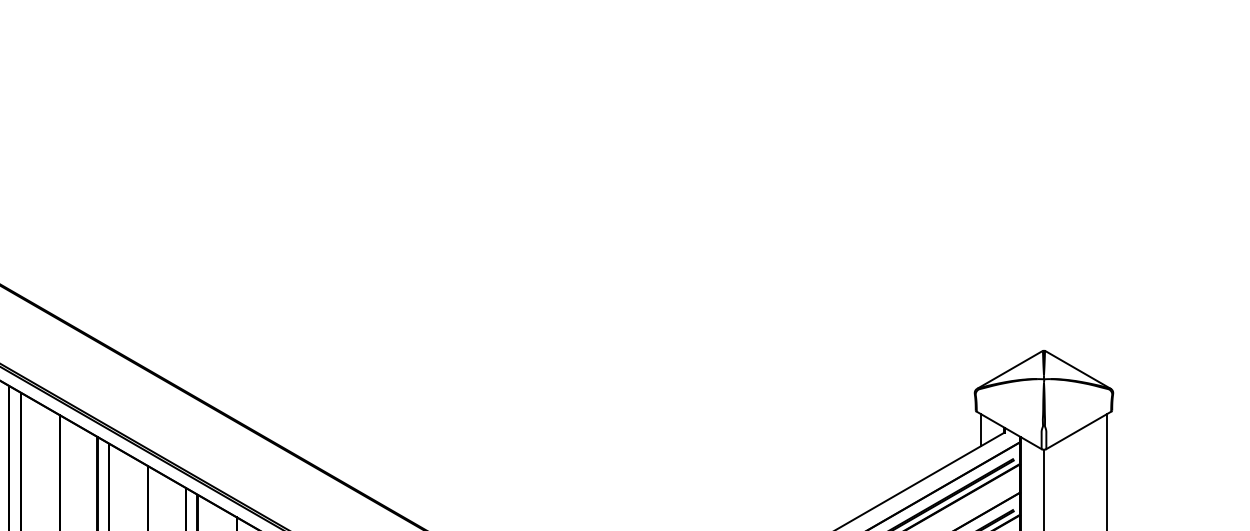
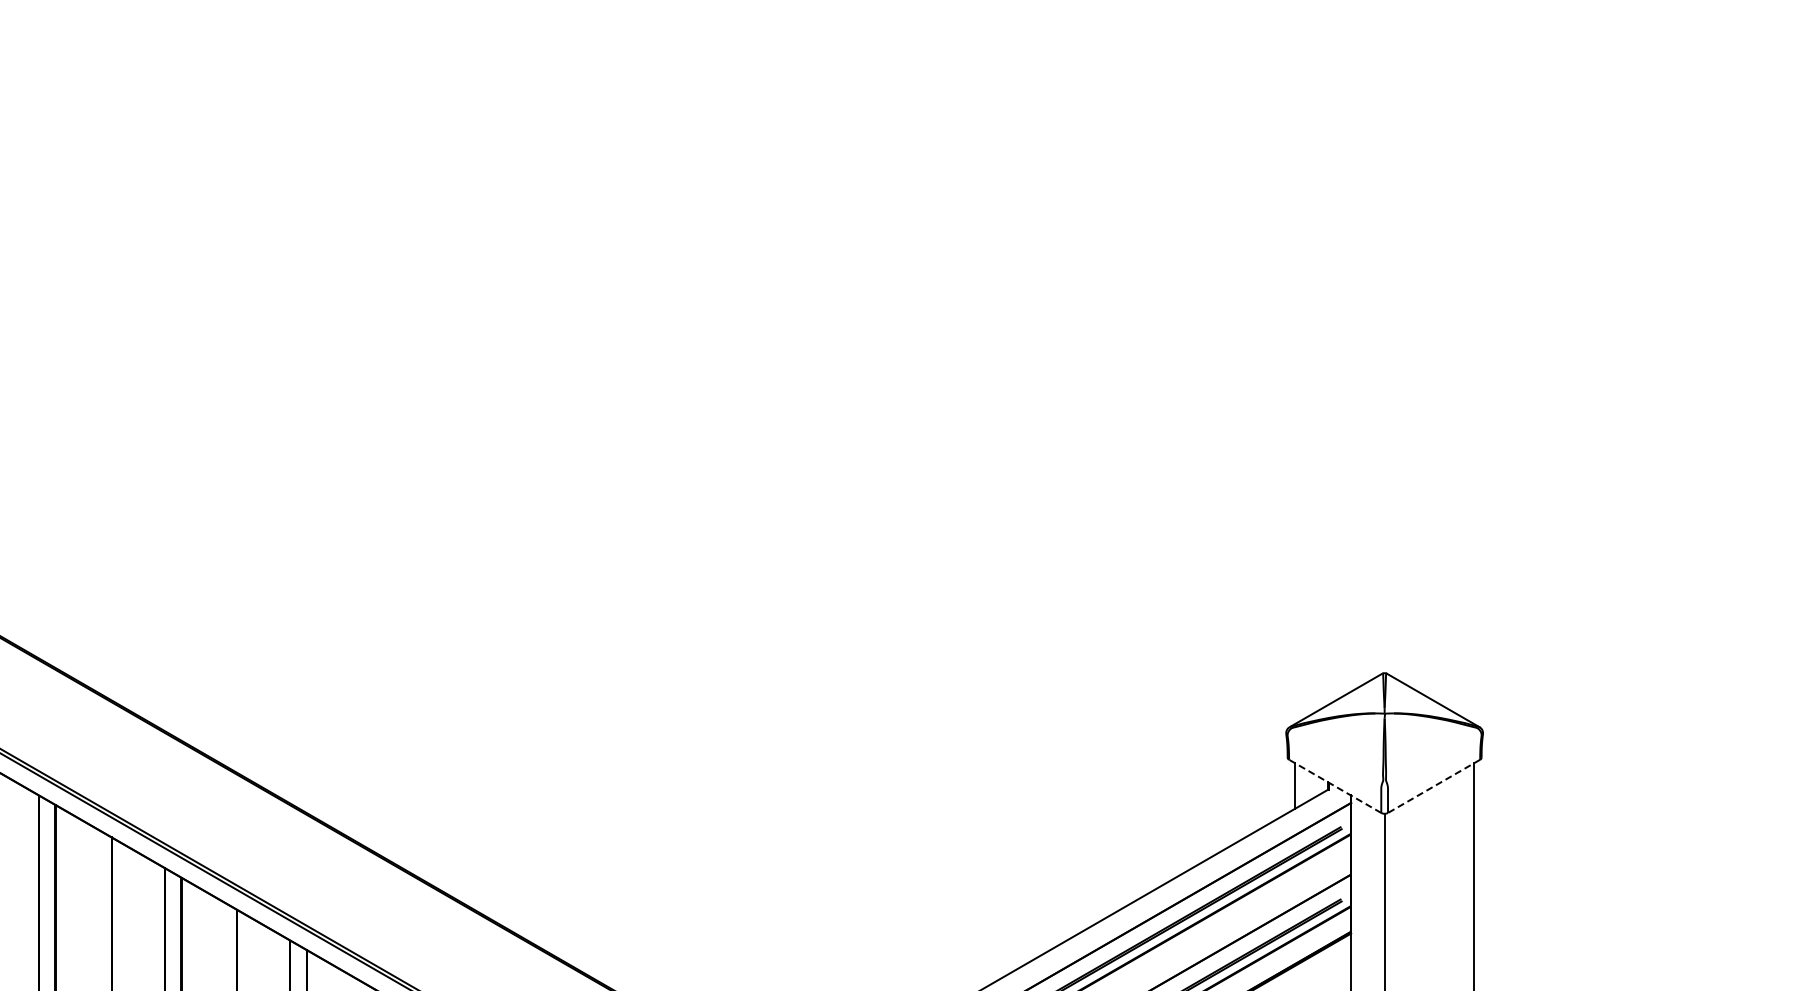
line: (1008, 430) -> (1334, 786), solid -> dashed
line: (1078, 430) -> (1433, 786), solid -> dashed

